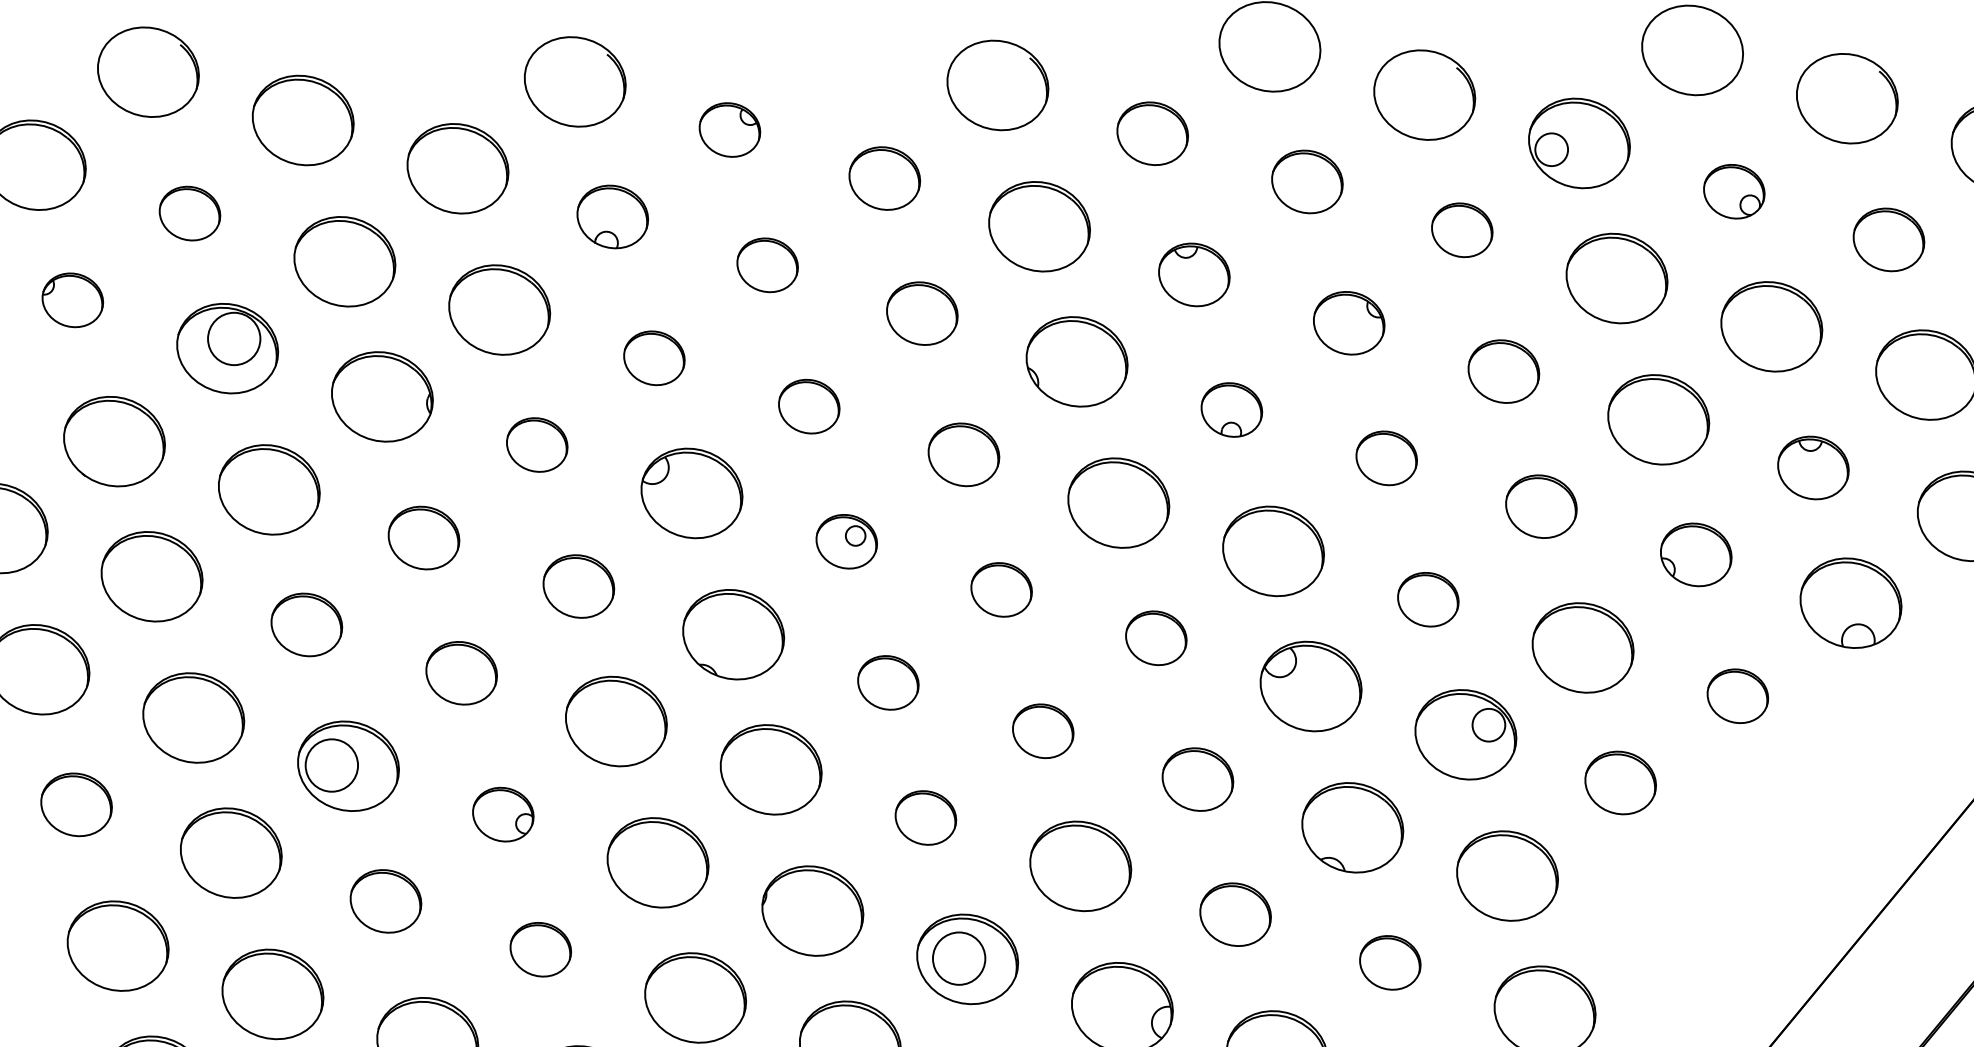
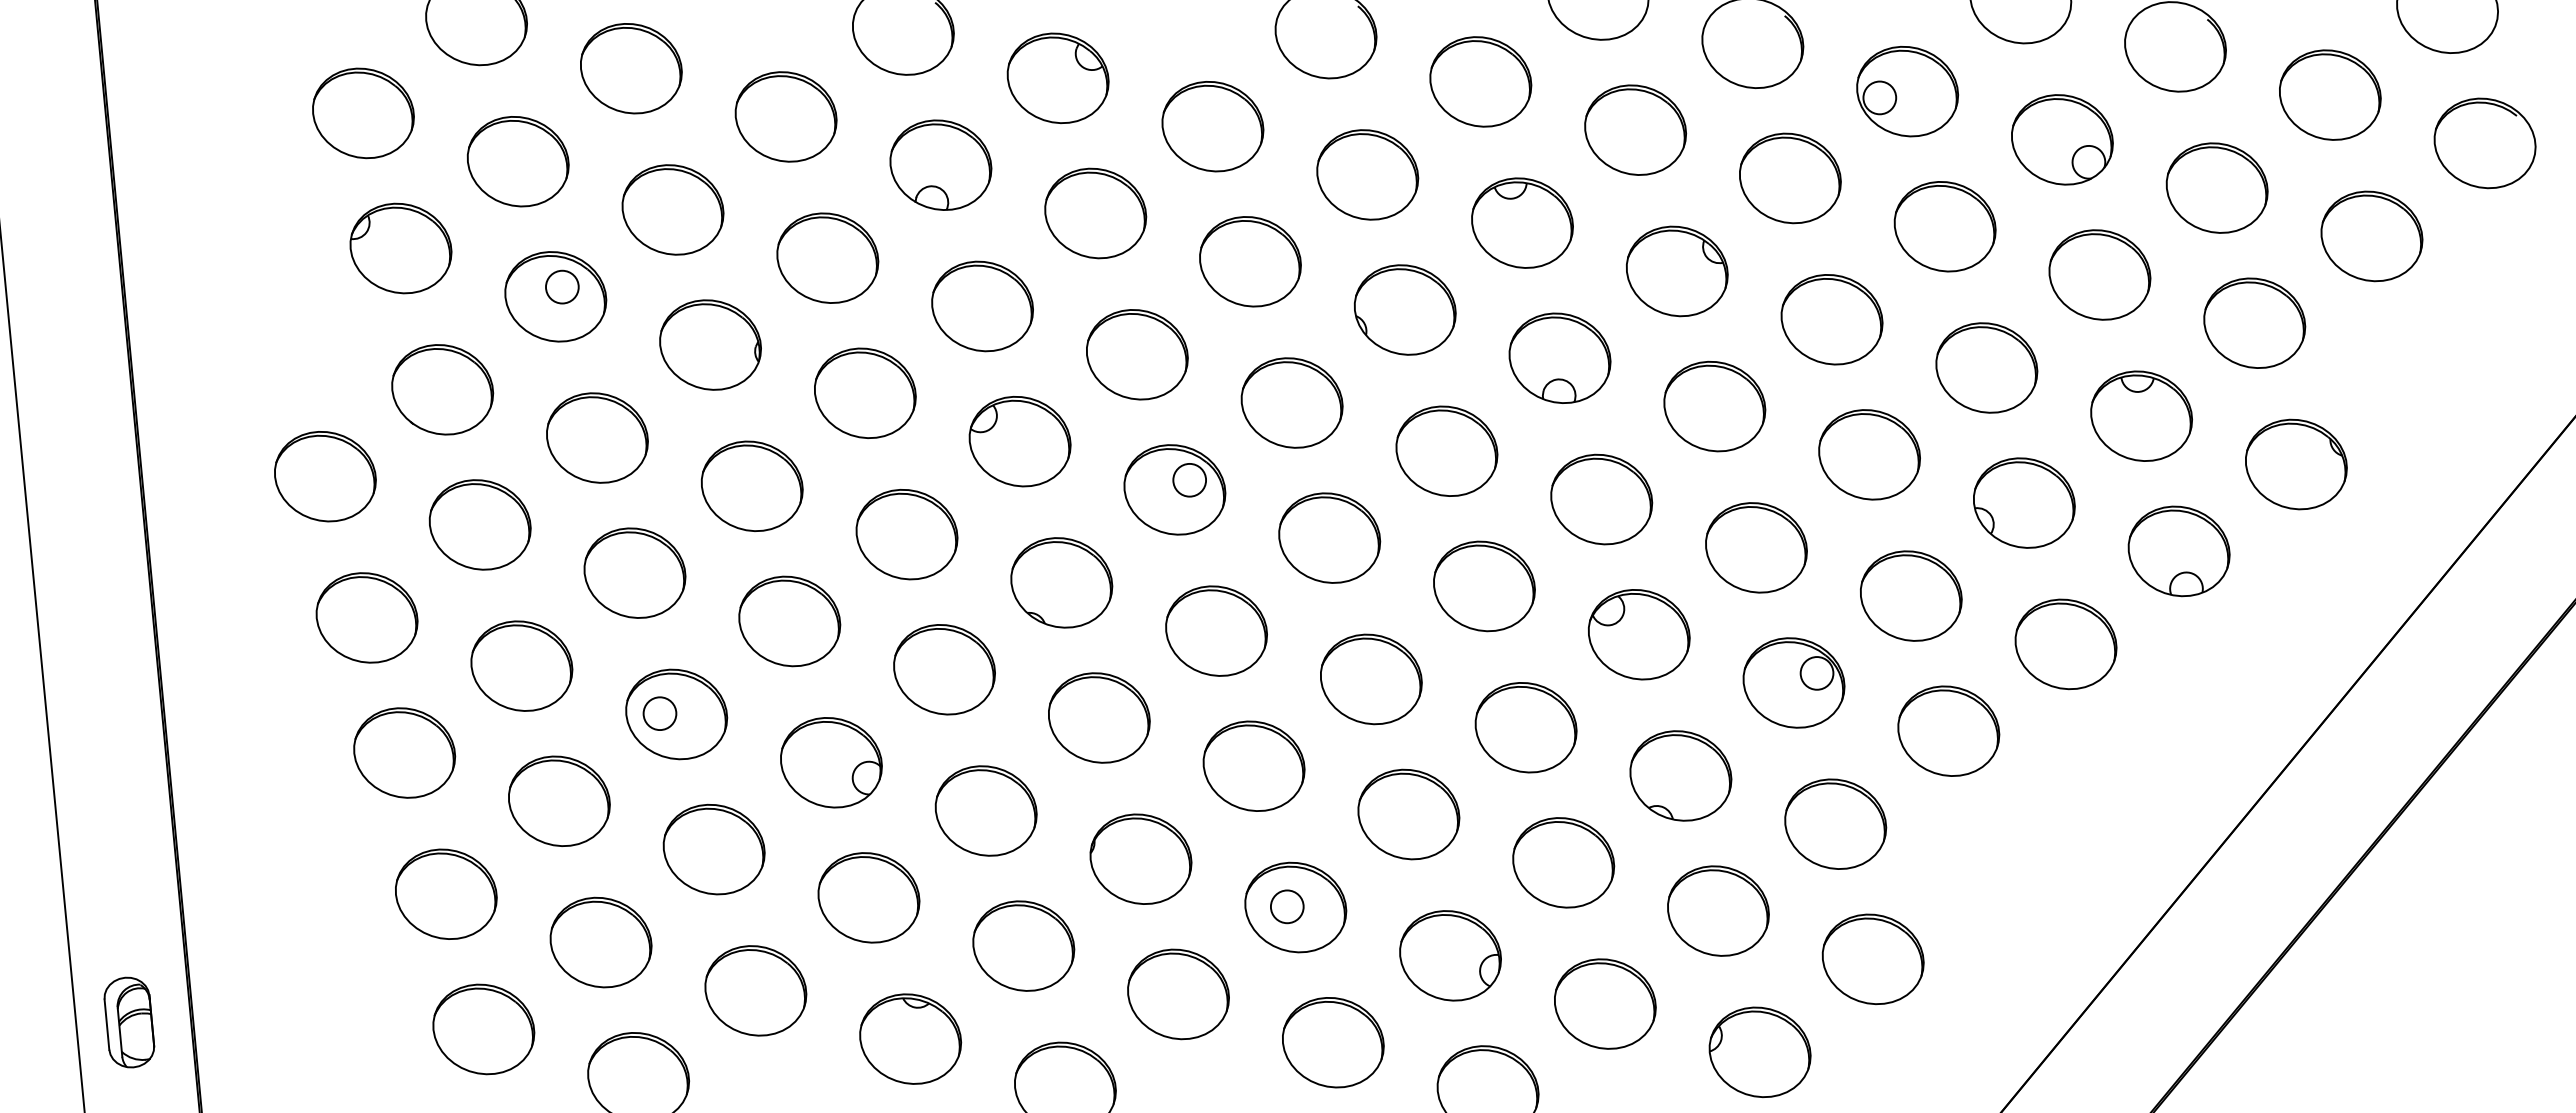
part: (729, 129) -> (1057, 77), size x1.67
part: (1152, 133) -> (1480, 81), size x1.43
part: (884, 178) -> (1212, 126), size x1.43
part: (1307, 181) -> (1635, 129), size x1.43
part: (1734, 191) -> (2062, 139), size x1.67
part: (189, 213) -> (517, 161), size x1.67
part: (612, 216) -> (940, 164), size x1.43
part: (1462, 230) -> (1790, 178), size x1.67
part: (1888, 239) -> (2216, 187), size x1.43
part: (767, 265) -> (1095, 213), size x1.67
part: (1194, 274) -> (1522, 222), size x1.43
part: (72, 300) -> (400, 248), size x1.67
part: (922, 313) -> (1250, 261), size x1.43
part: (1349, 323) -> (1677, 271), size x1.43
circle: (234, 338) -> (562, 286), size x0.62
part: (654, 358) -> (982, 306), size x1.67
part: (1503, 371) -> (1831, 319), size x1.43
part: (809, 406) -> (1137, 354), size x1.67
part: (1231, 409) -> (1559, 357), size x1.67
part: (537, 444) -> (865, 392), size x1.67
part: (963, 454) -> (1291, 402), size x1.43
part: (1386, 458) -> (1714, 406), size x1.67
part: (1813, 467) -> (2141, 415), size x1.43
part: (1541, 506) -> (1869, 454), size x1.43
part: (423, 537) -> (751, 485), size x1.43
part: (846, 541) -> (1174, 489), size x1.67
part: (1696, 554) -> (2024, 502), size x1.43
part: (578, 586) -> (906, 534), size x1.43
part: (1001, 589) -> (1329, 537), size x1.67
part: (1428, 599) -> (1756, 547), size x1.67
part: (306, 624) -> (634, 572), size x1.43
part: (1156, 638) -> (1484, 586), size x1.67
part: (461, 673) -> (789, 621), size x1.43
part: (888, 682) -> (1216, 630), size x1.67
part: (1737, 696) -> (2065, 644), size x1.67
part: (1043, 731) -> (1371, 679), size x1.67
circle: (331, 765) -> (659, 713), size x0.62
part: (1197, 779) -> (1525, 727), size x1.43
part: (1620, 782) -> (1948, 730), size x1.43
part: (76, 804) -> (404, 752), size x1.43
part: (503, 814) -> (831, 762), size x1.67
part: (925, 817) -> (1253, 765), size x1.67
part: (385, 901) -> (713, 849), size x1.43
part: (1235, 914) -> (1563, 862), size x1.43
part: (540, 949) -> (868, 897), size x1.67
circle: (958, 958) -> (1286, 906), size x0.62
part: (1390, 962) -> (1718, 910), size x1.67

